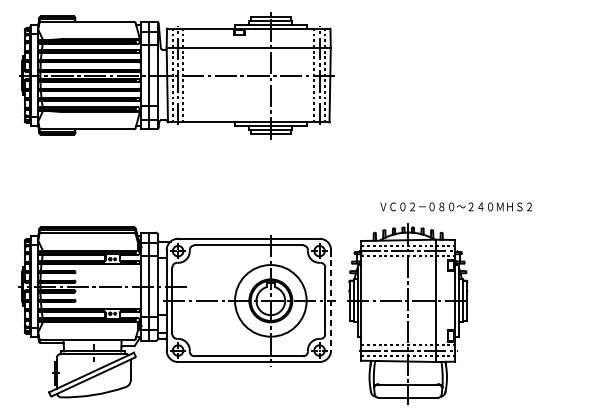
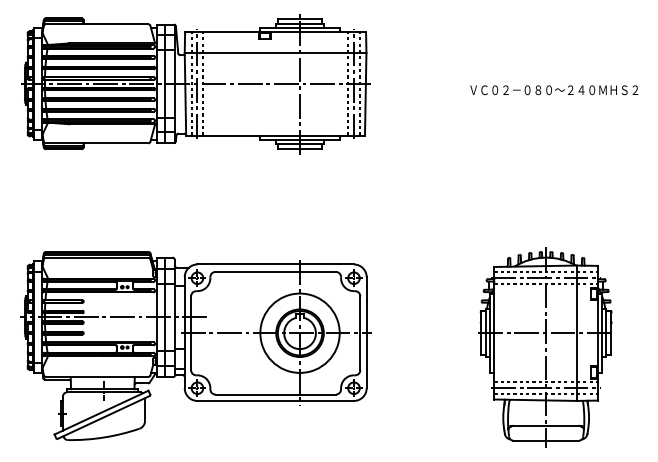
text: (456, 207) -> (554, 90), moved
line: (330, 300) -> (366, 332), dashed -> solid
part: (407, 313) -> (545, 347), moved

